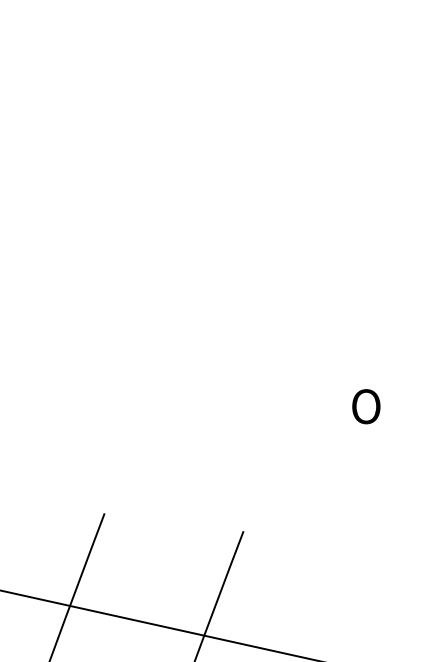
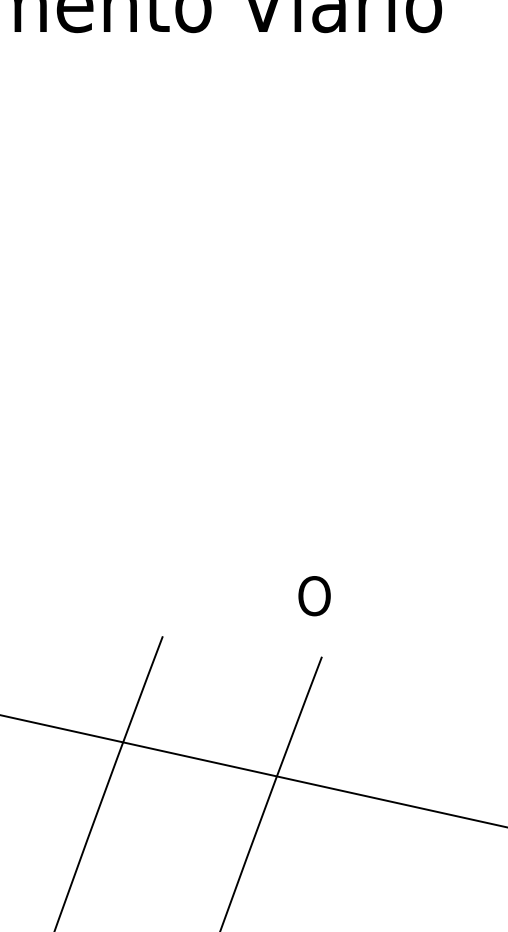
text: (366, 407) -> (314, 596), moved

